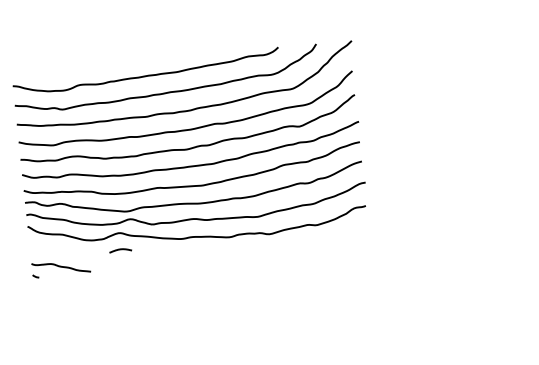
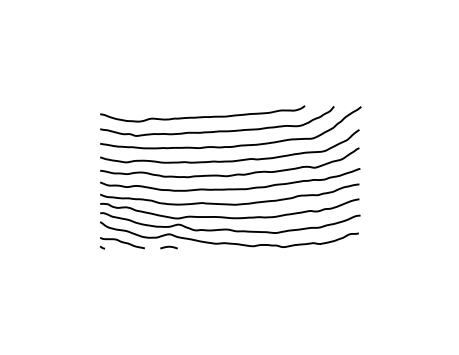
part: (61, 268) -> (122, 243), moved

